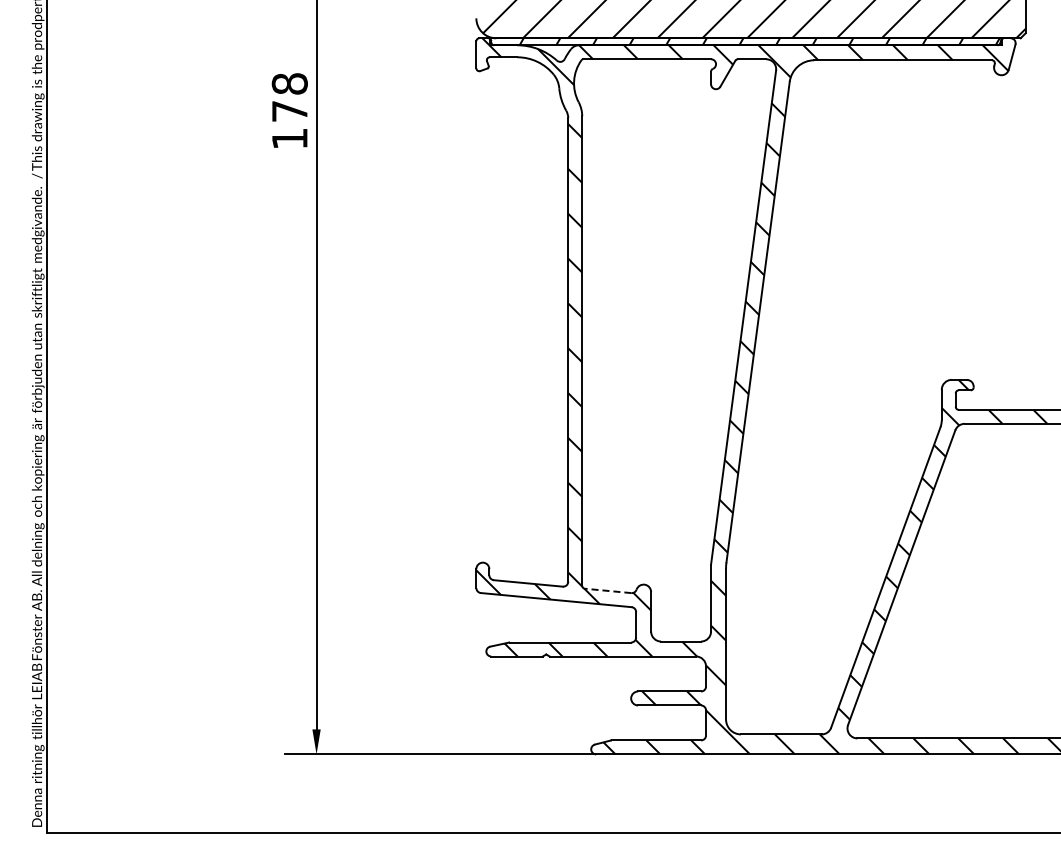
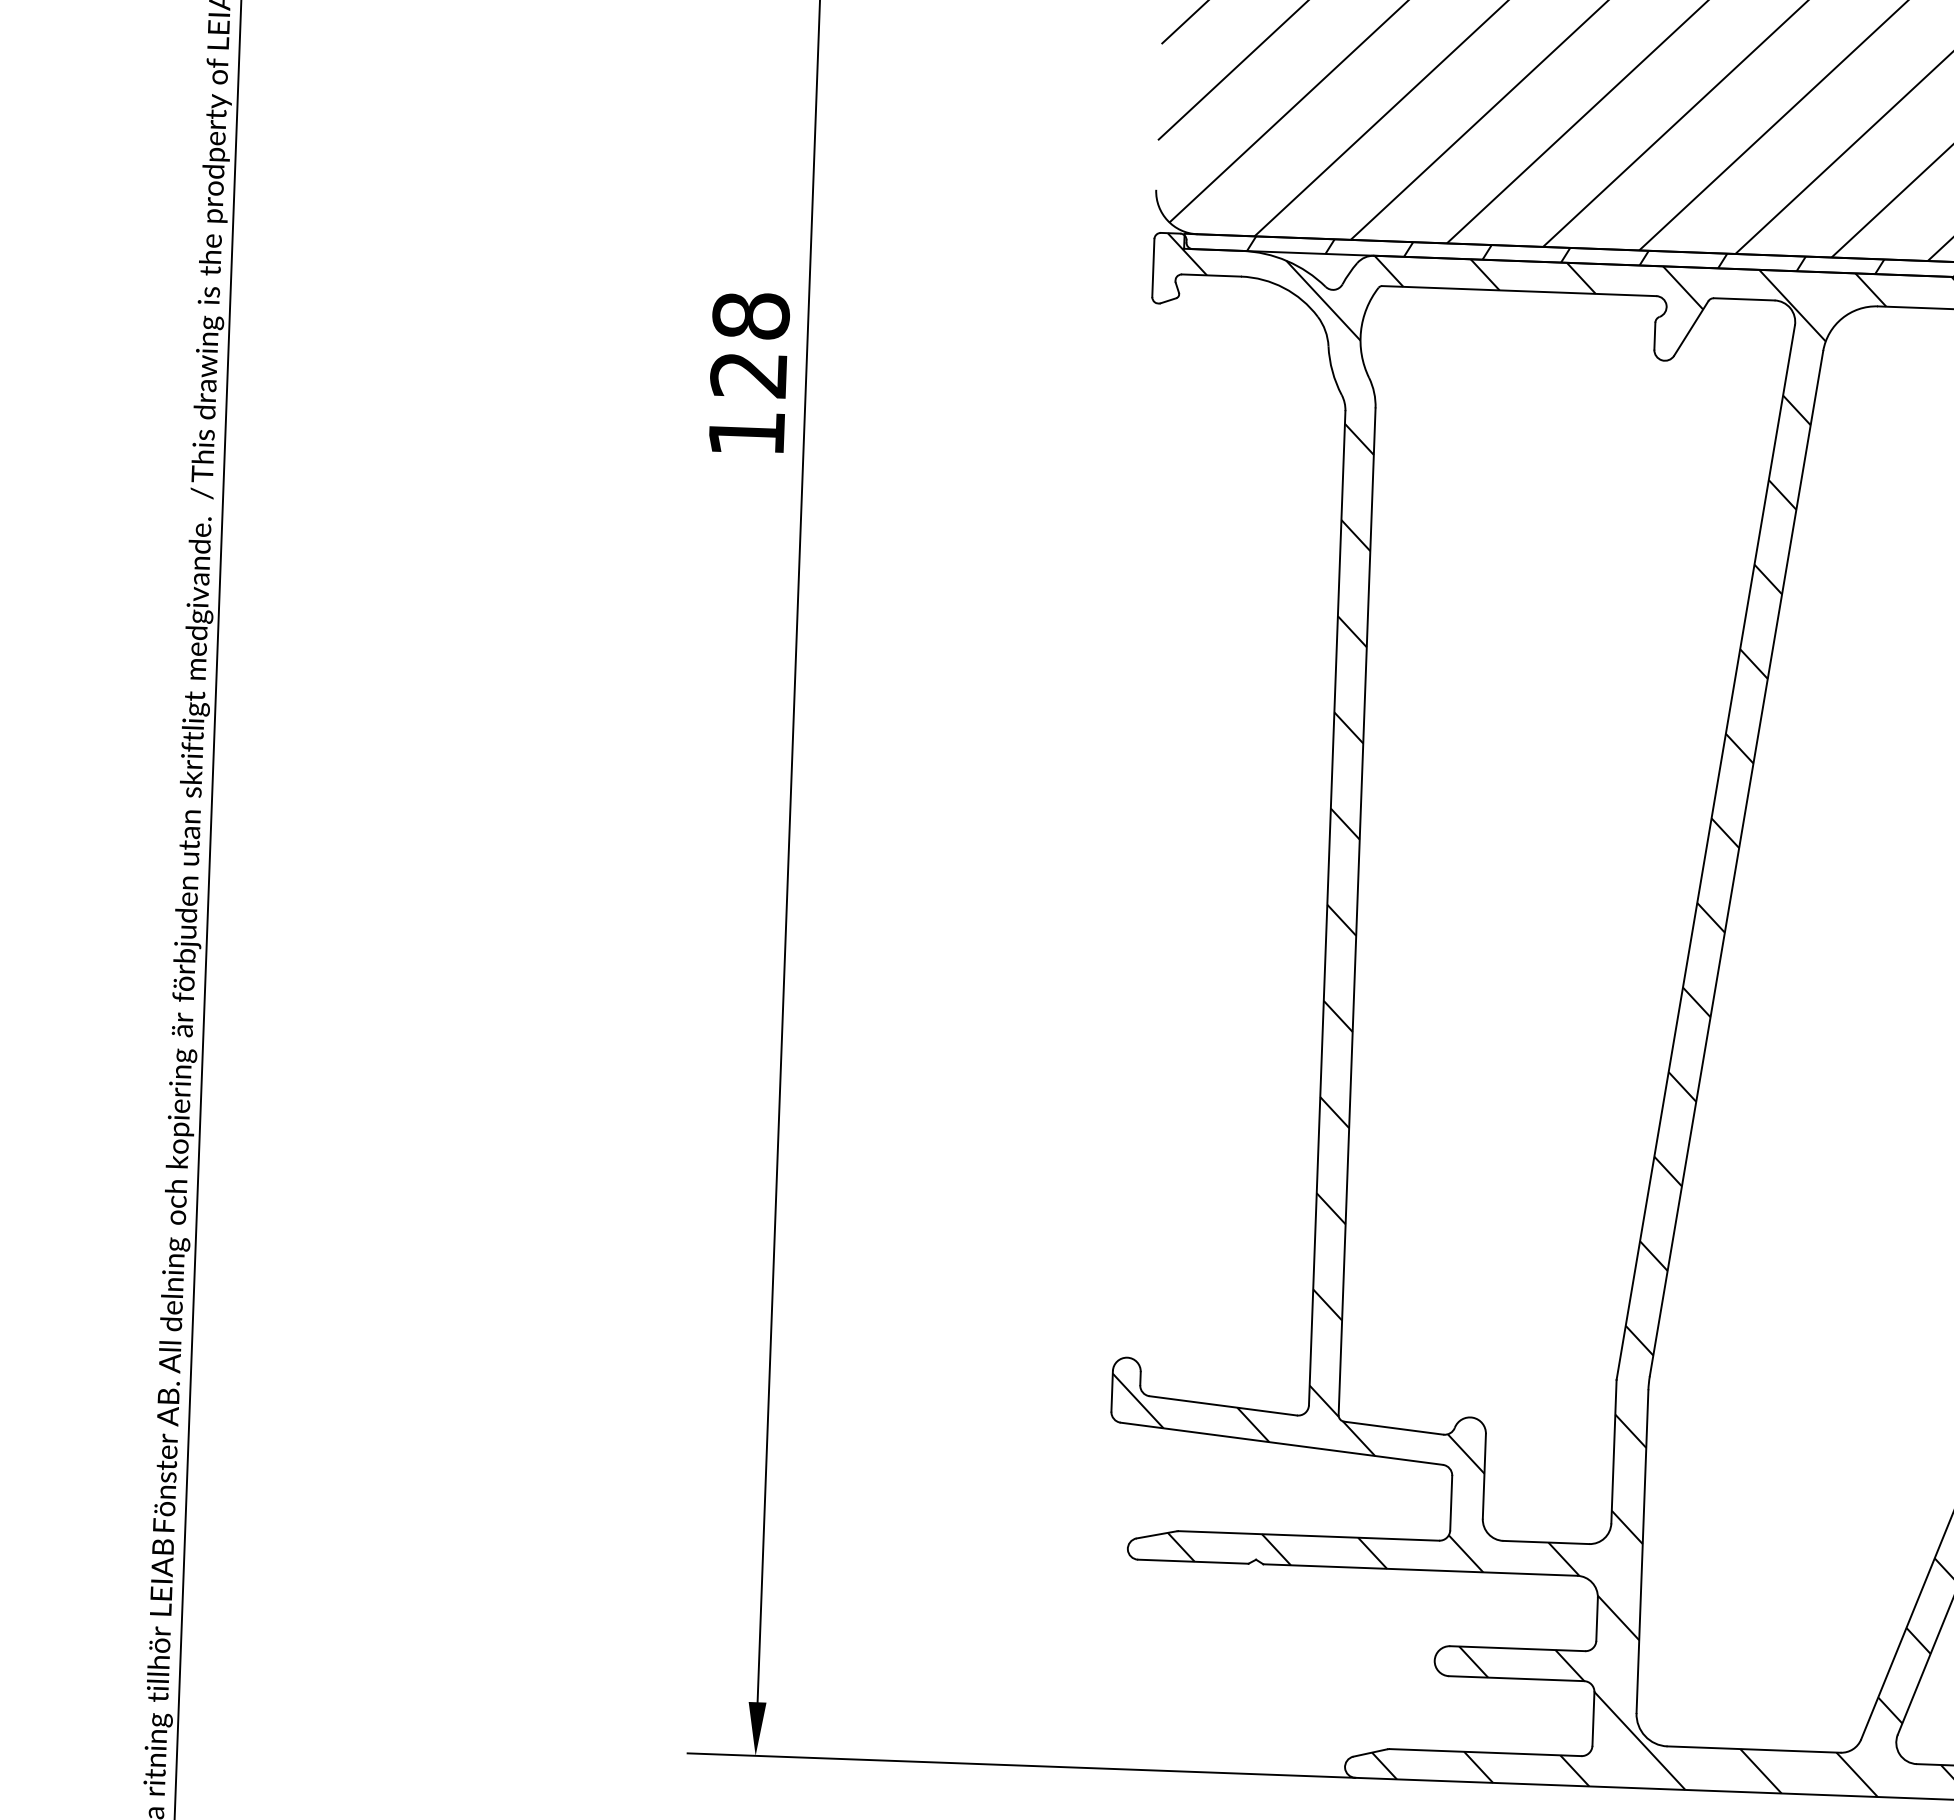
text: (289, 111) -> (748, 374), 178 -> 128
line: (607, 590) -> (1392, 1427), dashed -> solid

